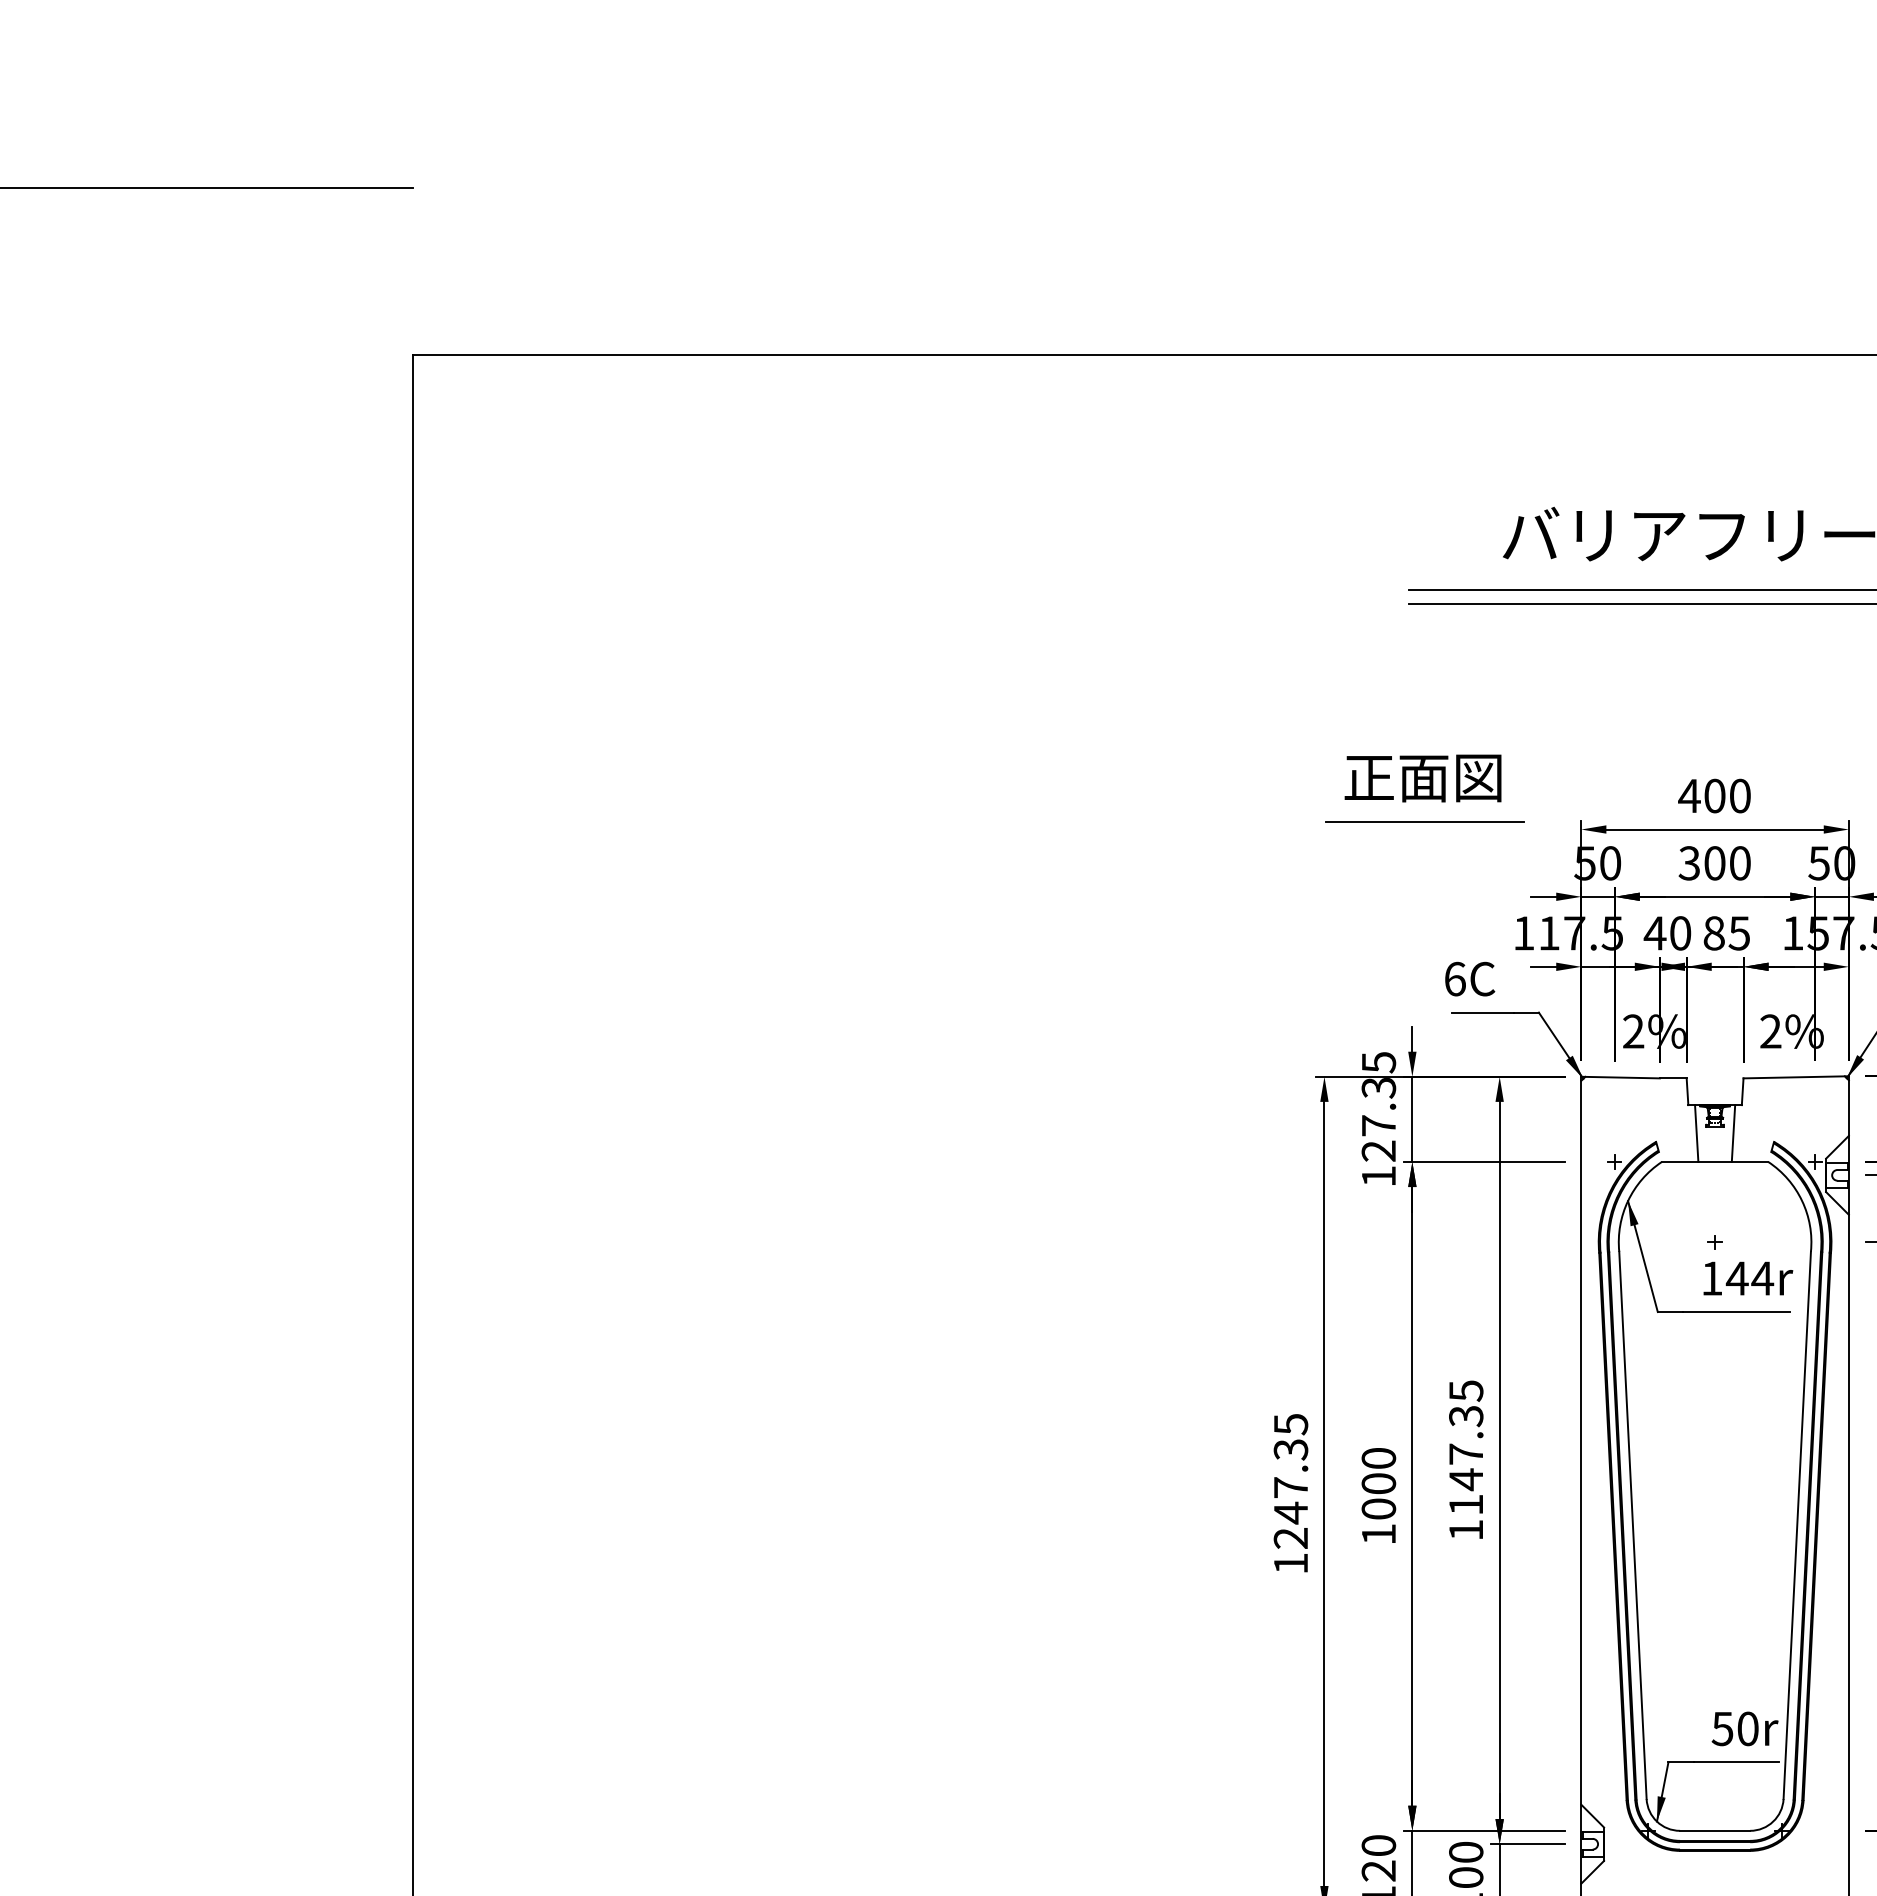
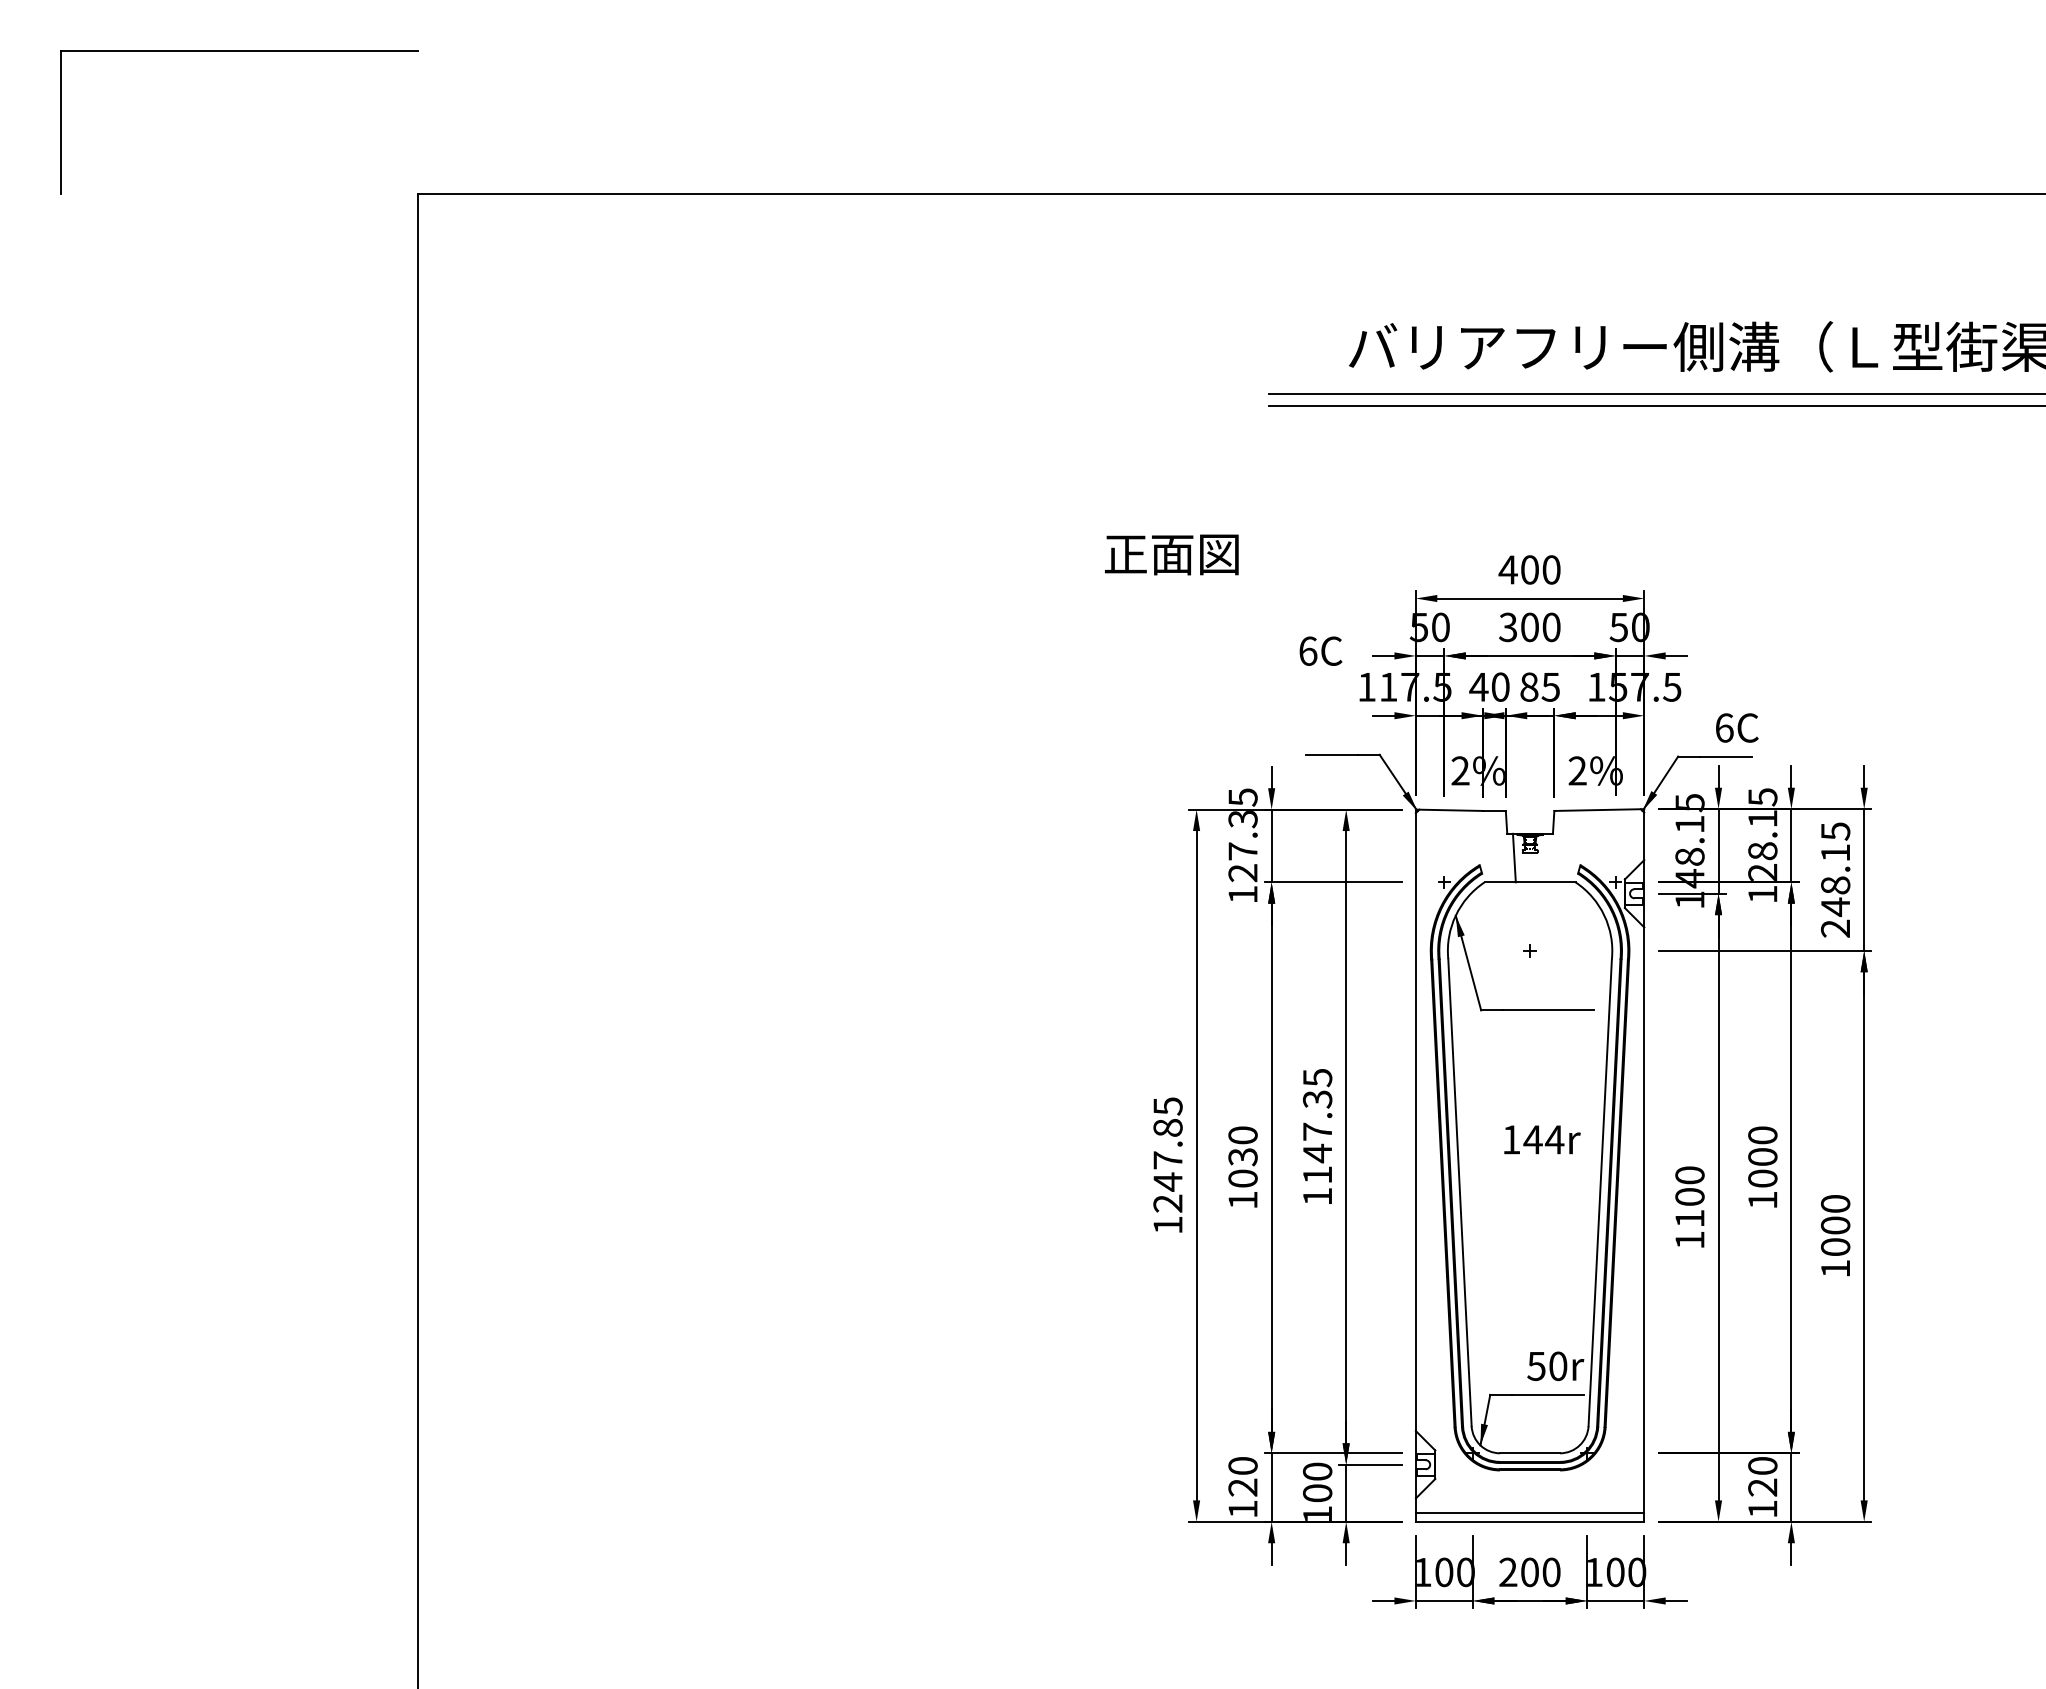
text: (1422, 777) -> (1171, 554), moved
line: (1425, 821) -> (1282, 591), removed
text: (1469, 978) -> (1320, 650), moved
line: (1733, 1132) -> (1545, 857), removed
text: (1748, 1278) -> (1542, 1139), moved
text: (1290, 1450) -> (1167, 1128), 1247.35 -> 1247.85
text: (1378, 1484) -> (1242, 1157), 1000 -> 1030

